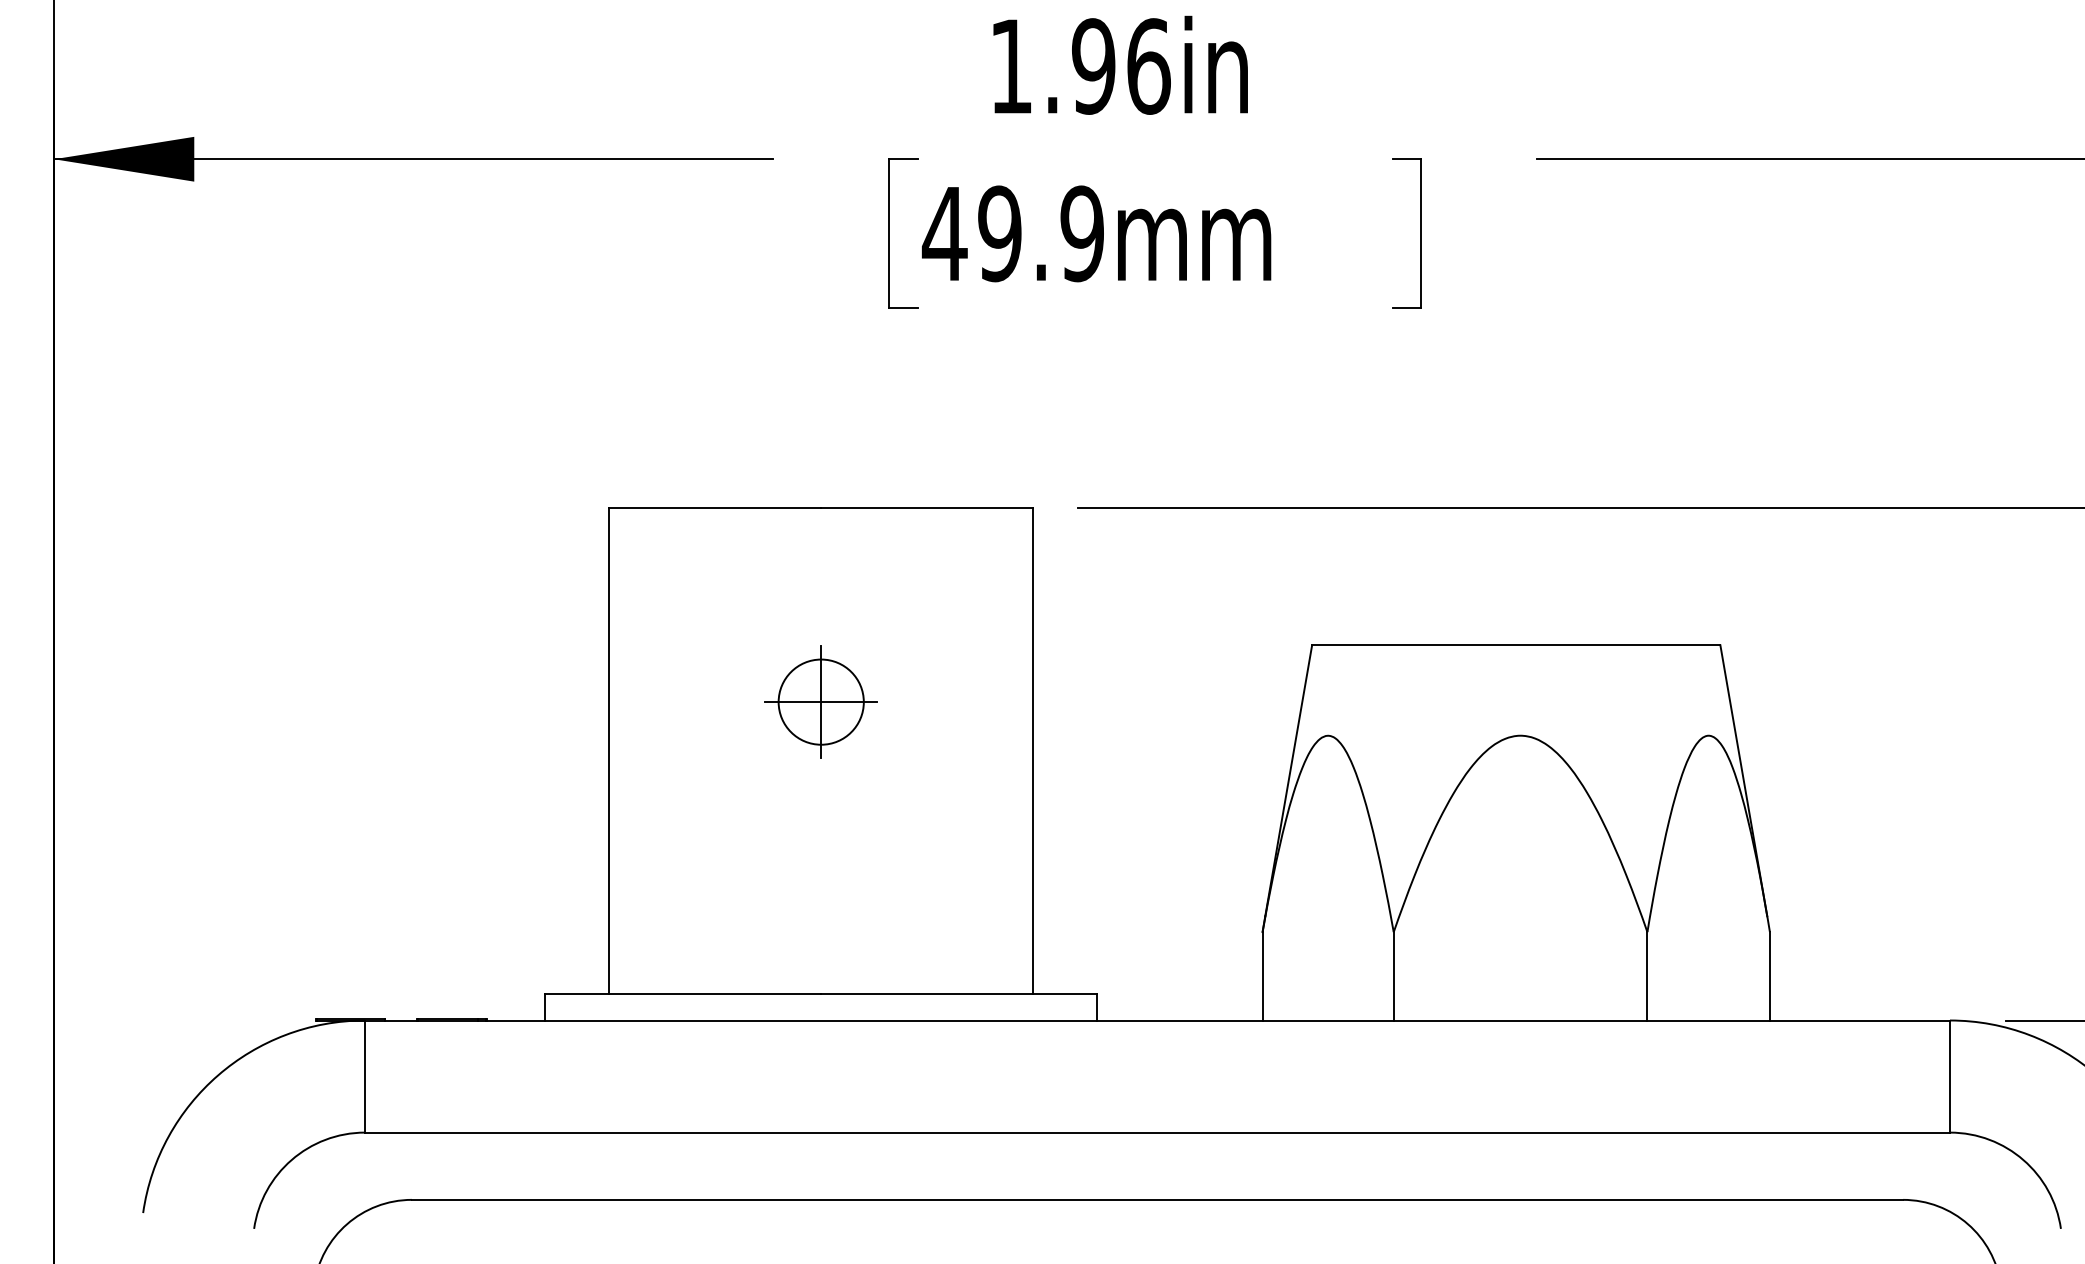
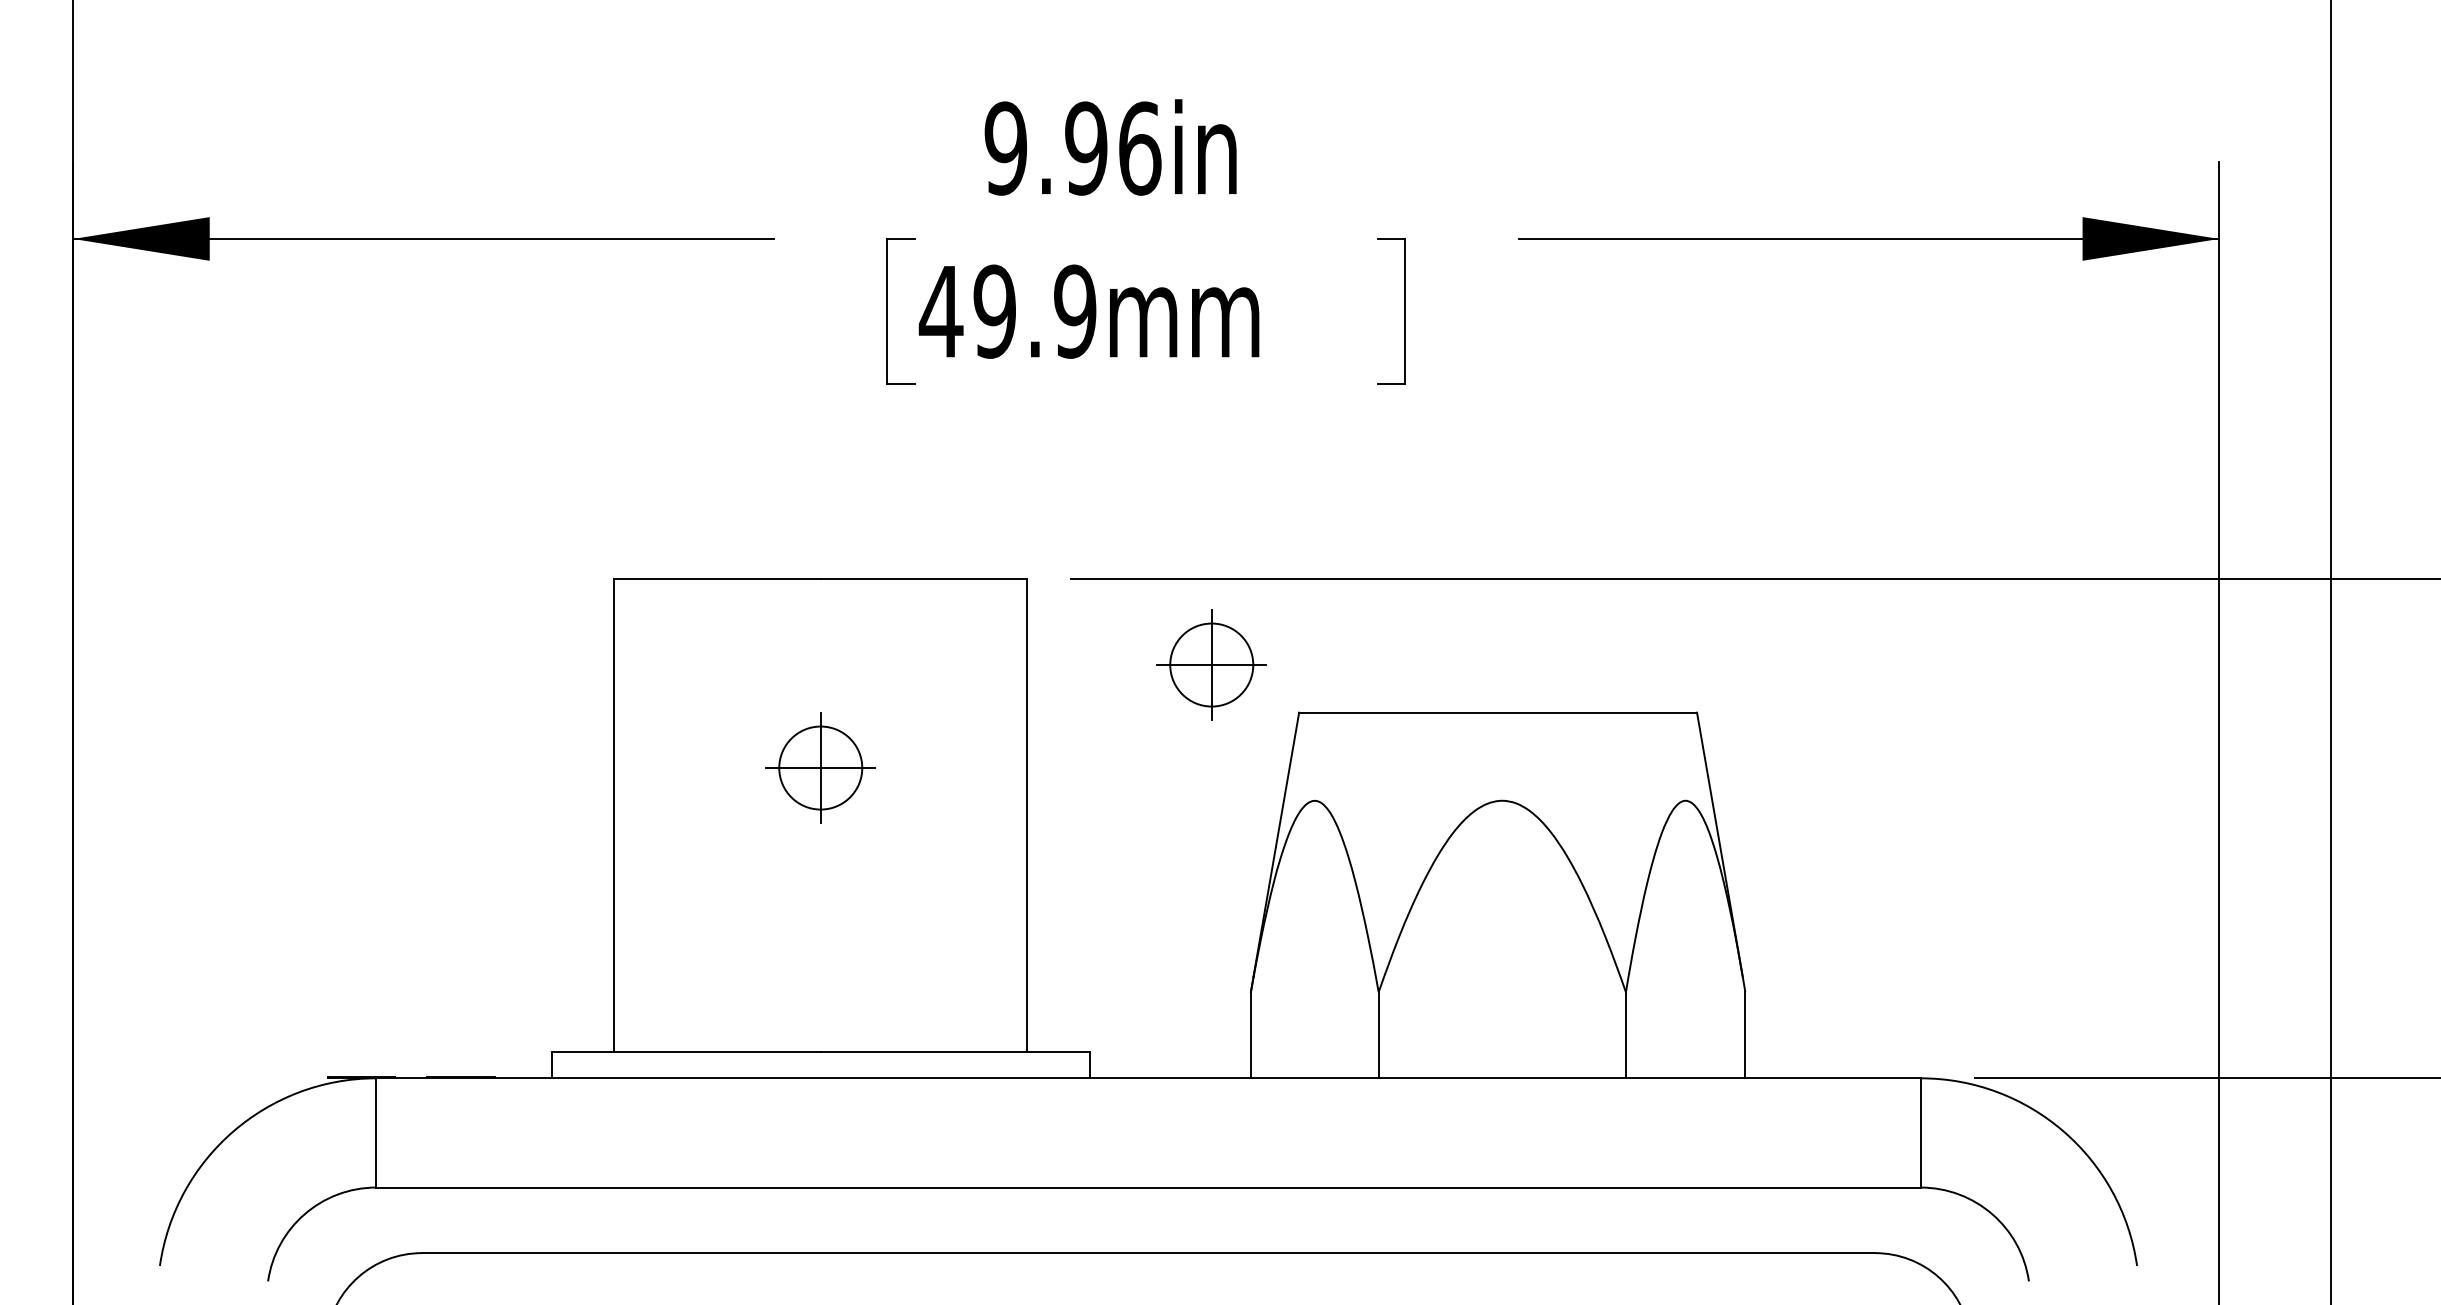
text: (1010, 66) -> (1005, 148), 1.96in -> 9.96in
part: (1222, 595) -> (1211, 664), added

